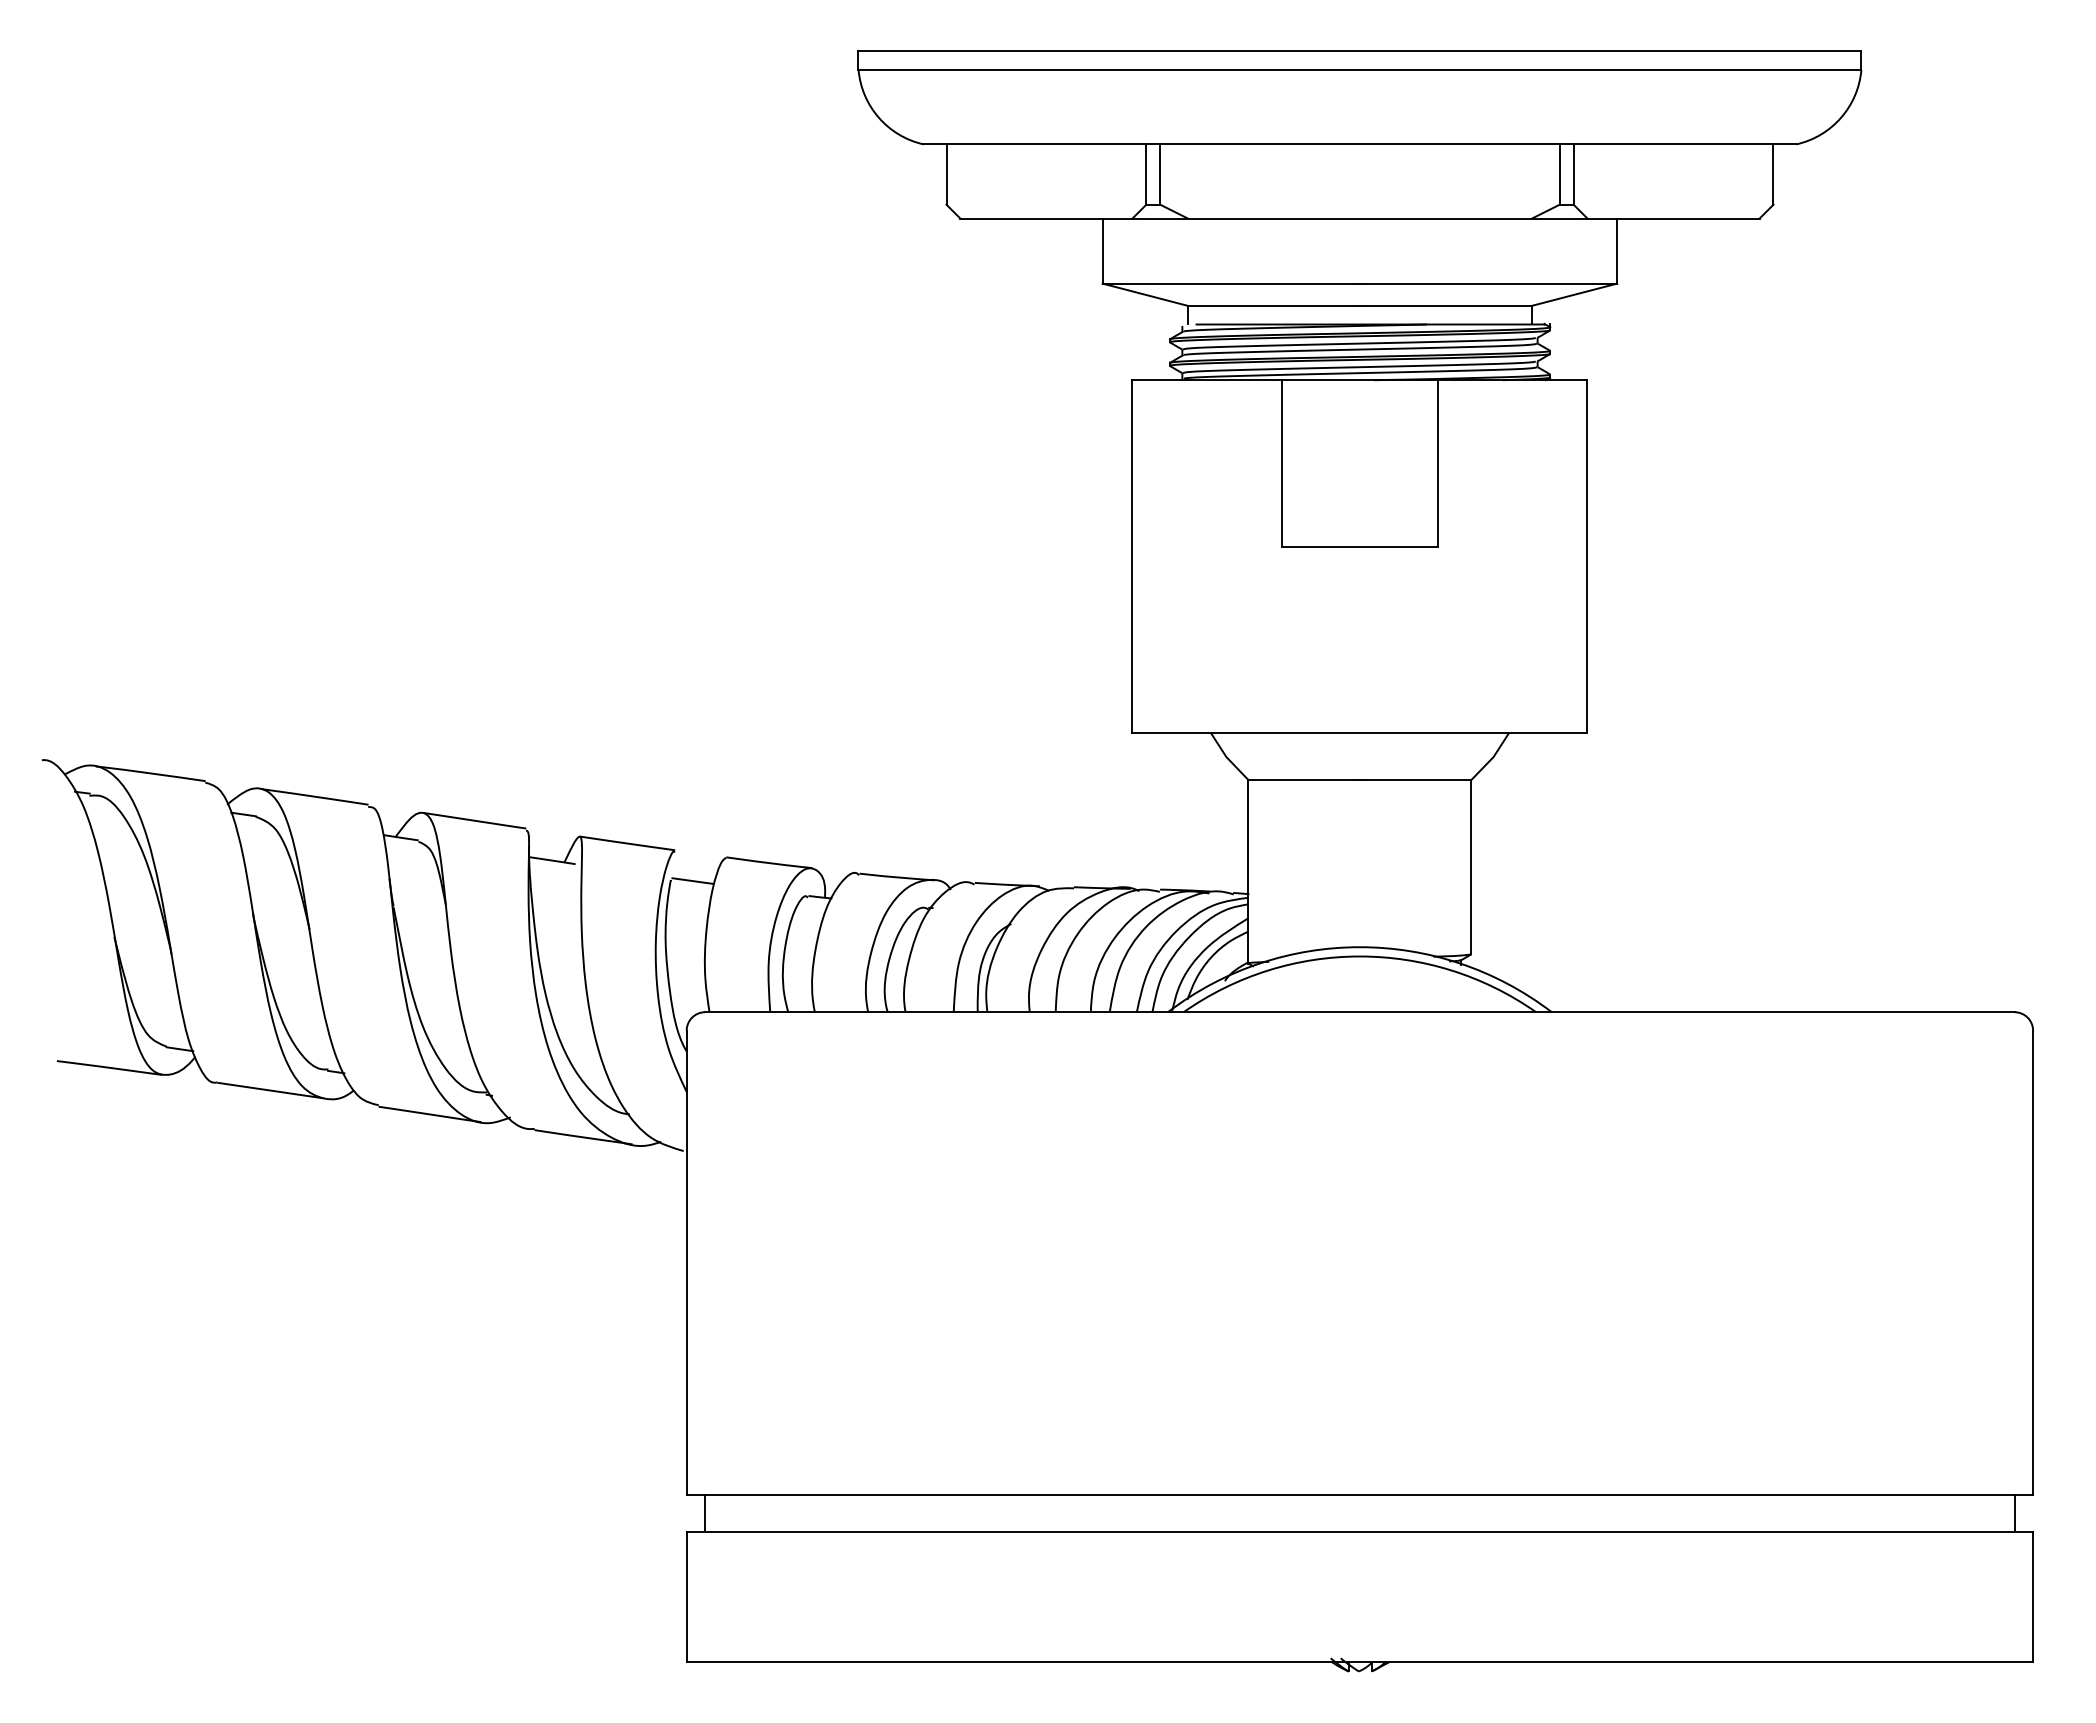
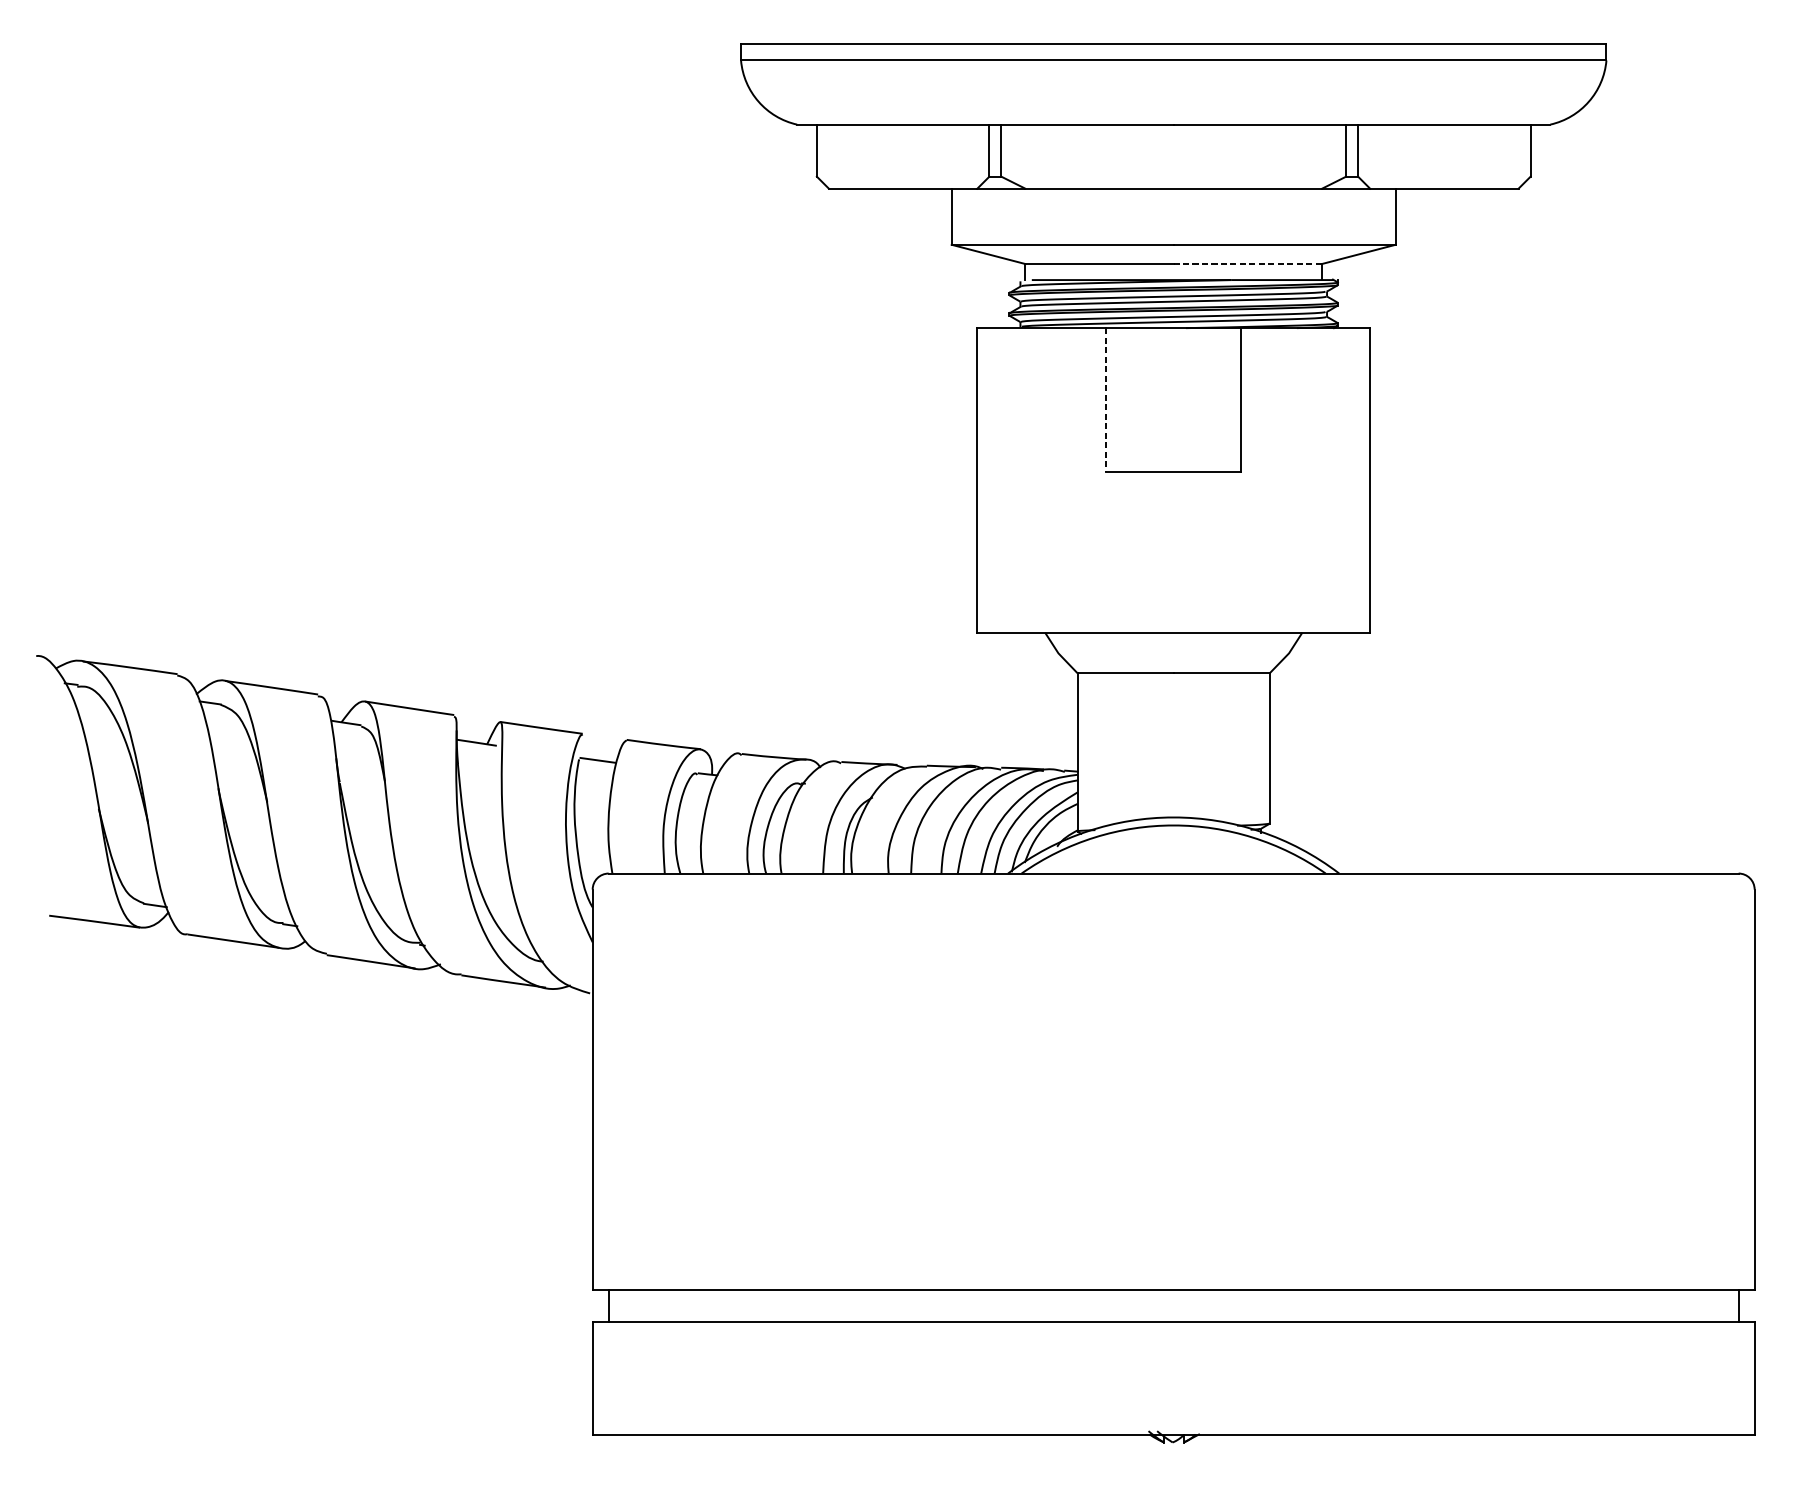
line: (1445, 305) -> (1247, 263), solid -> dashed
line: (1281, 463) -> (1106, 400), solid -> dashed

